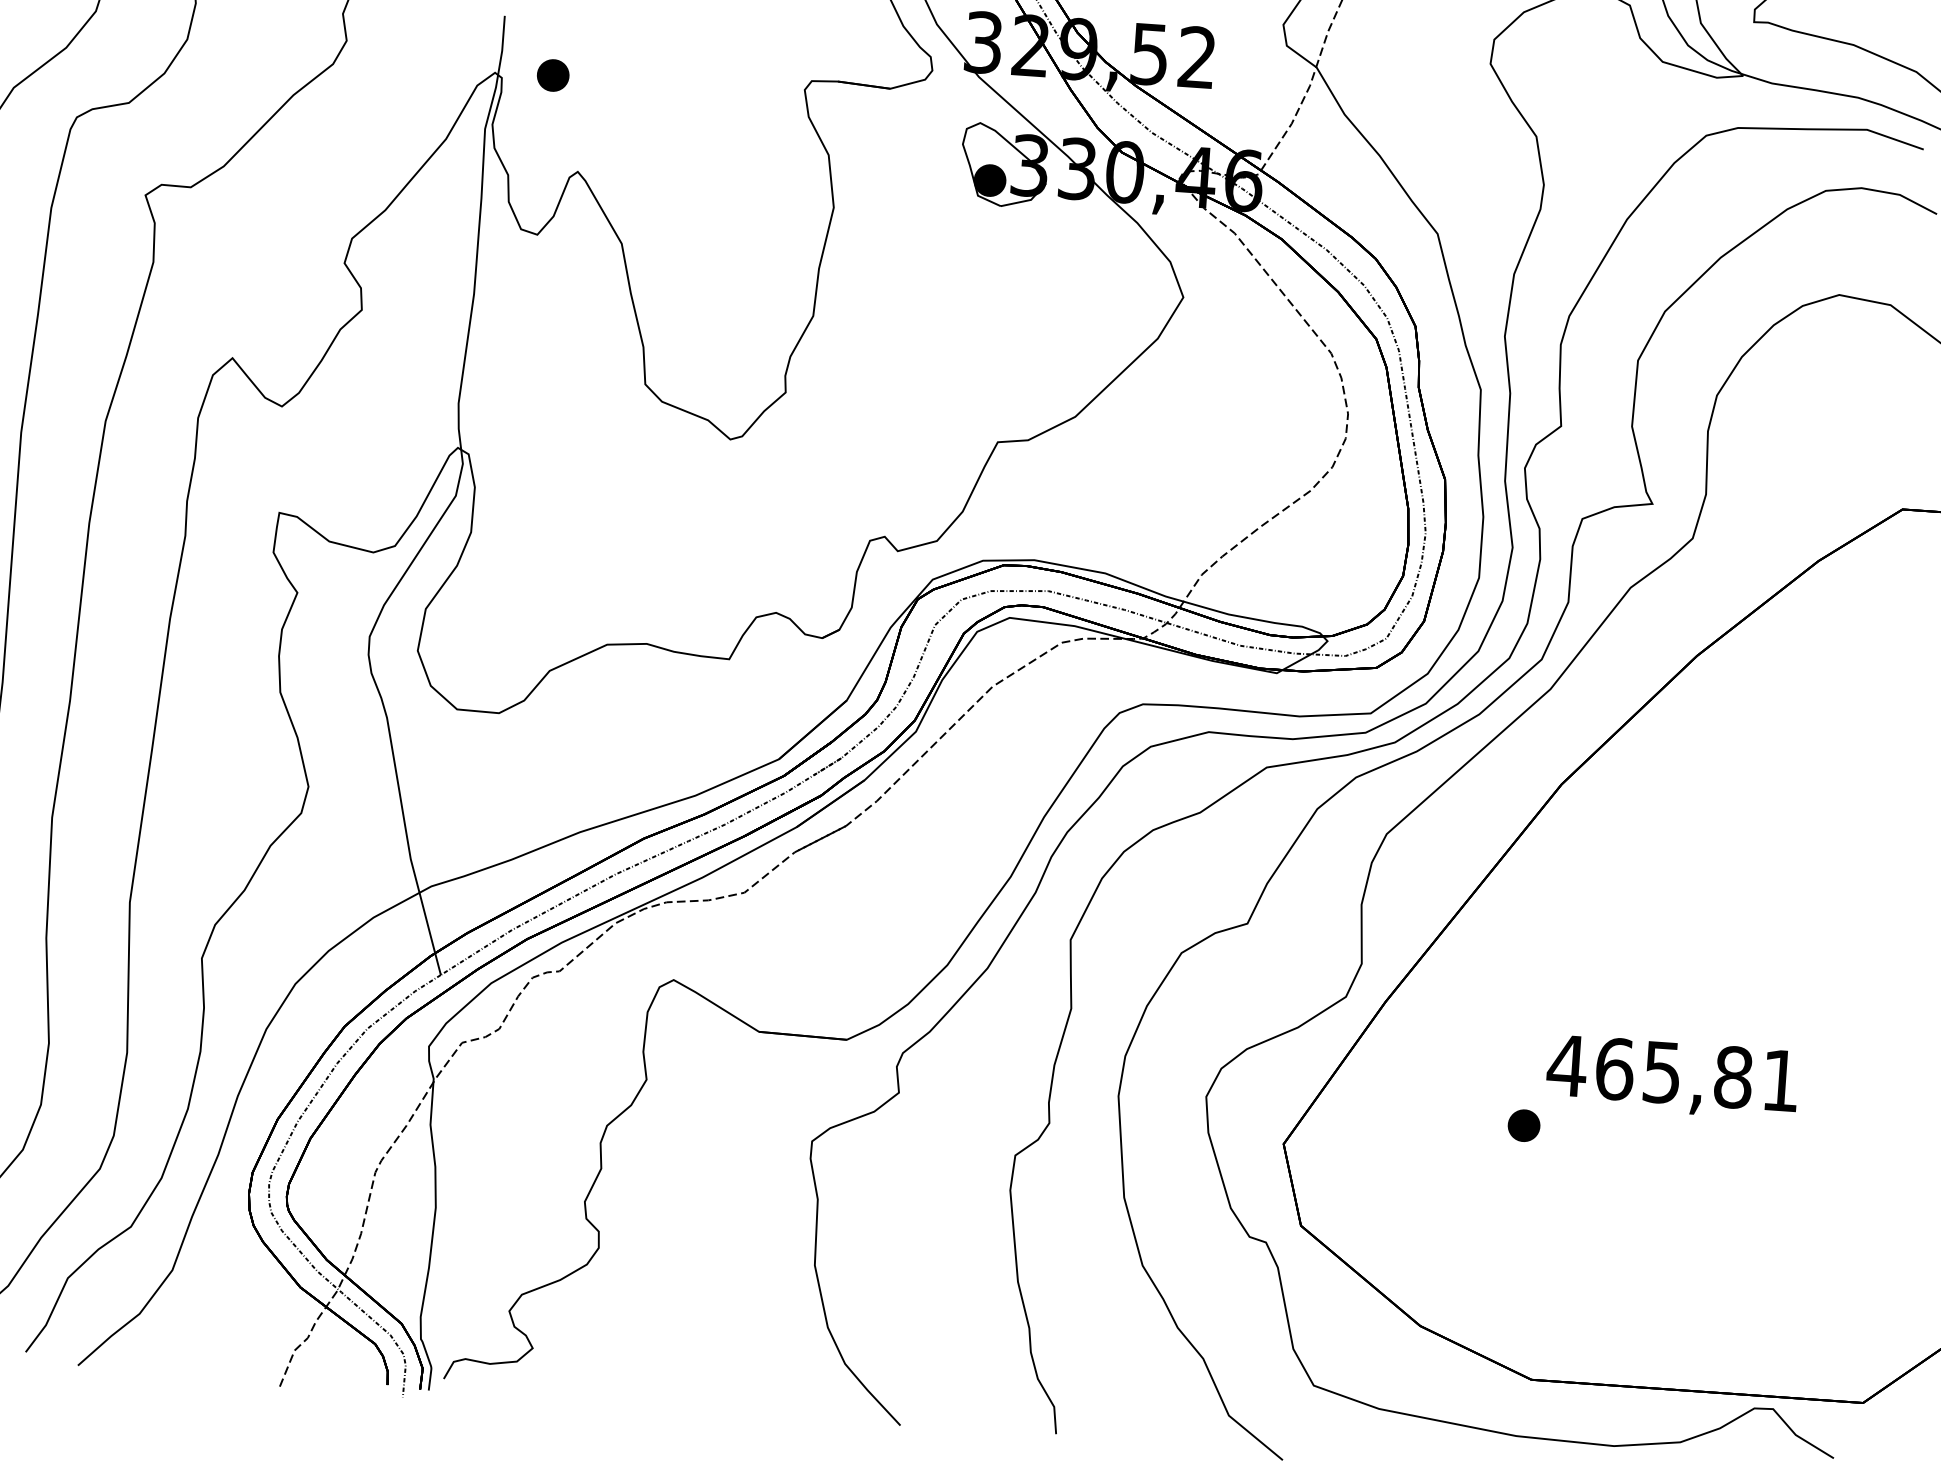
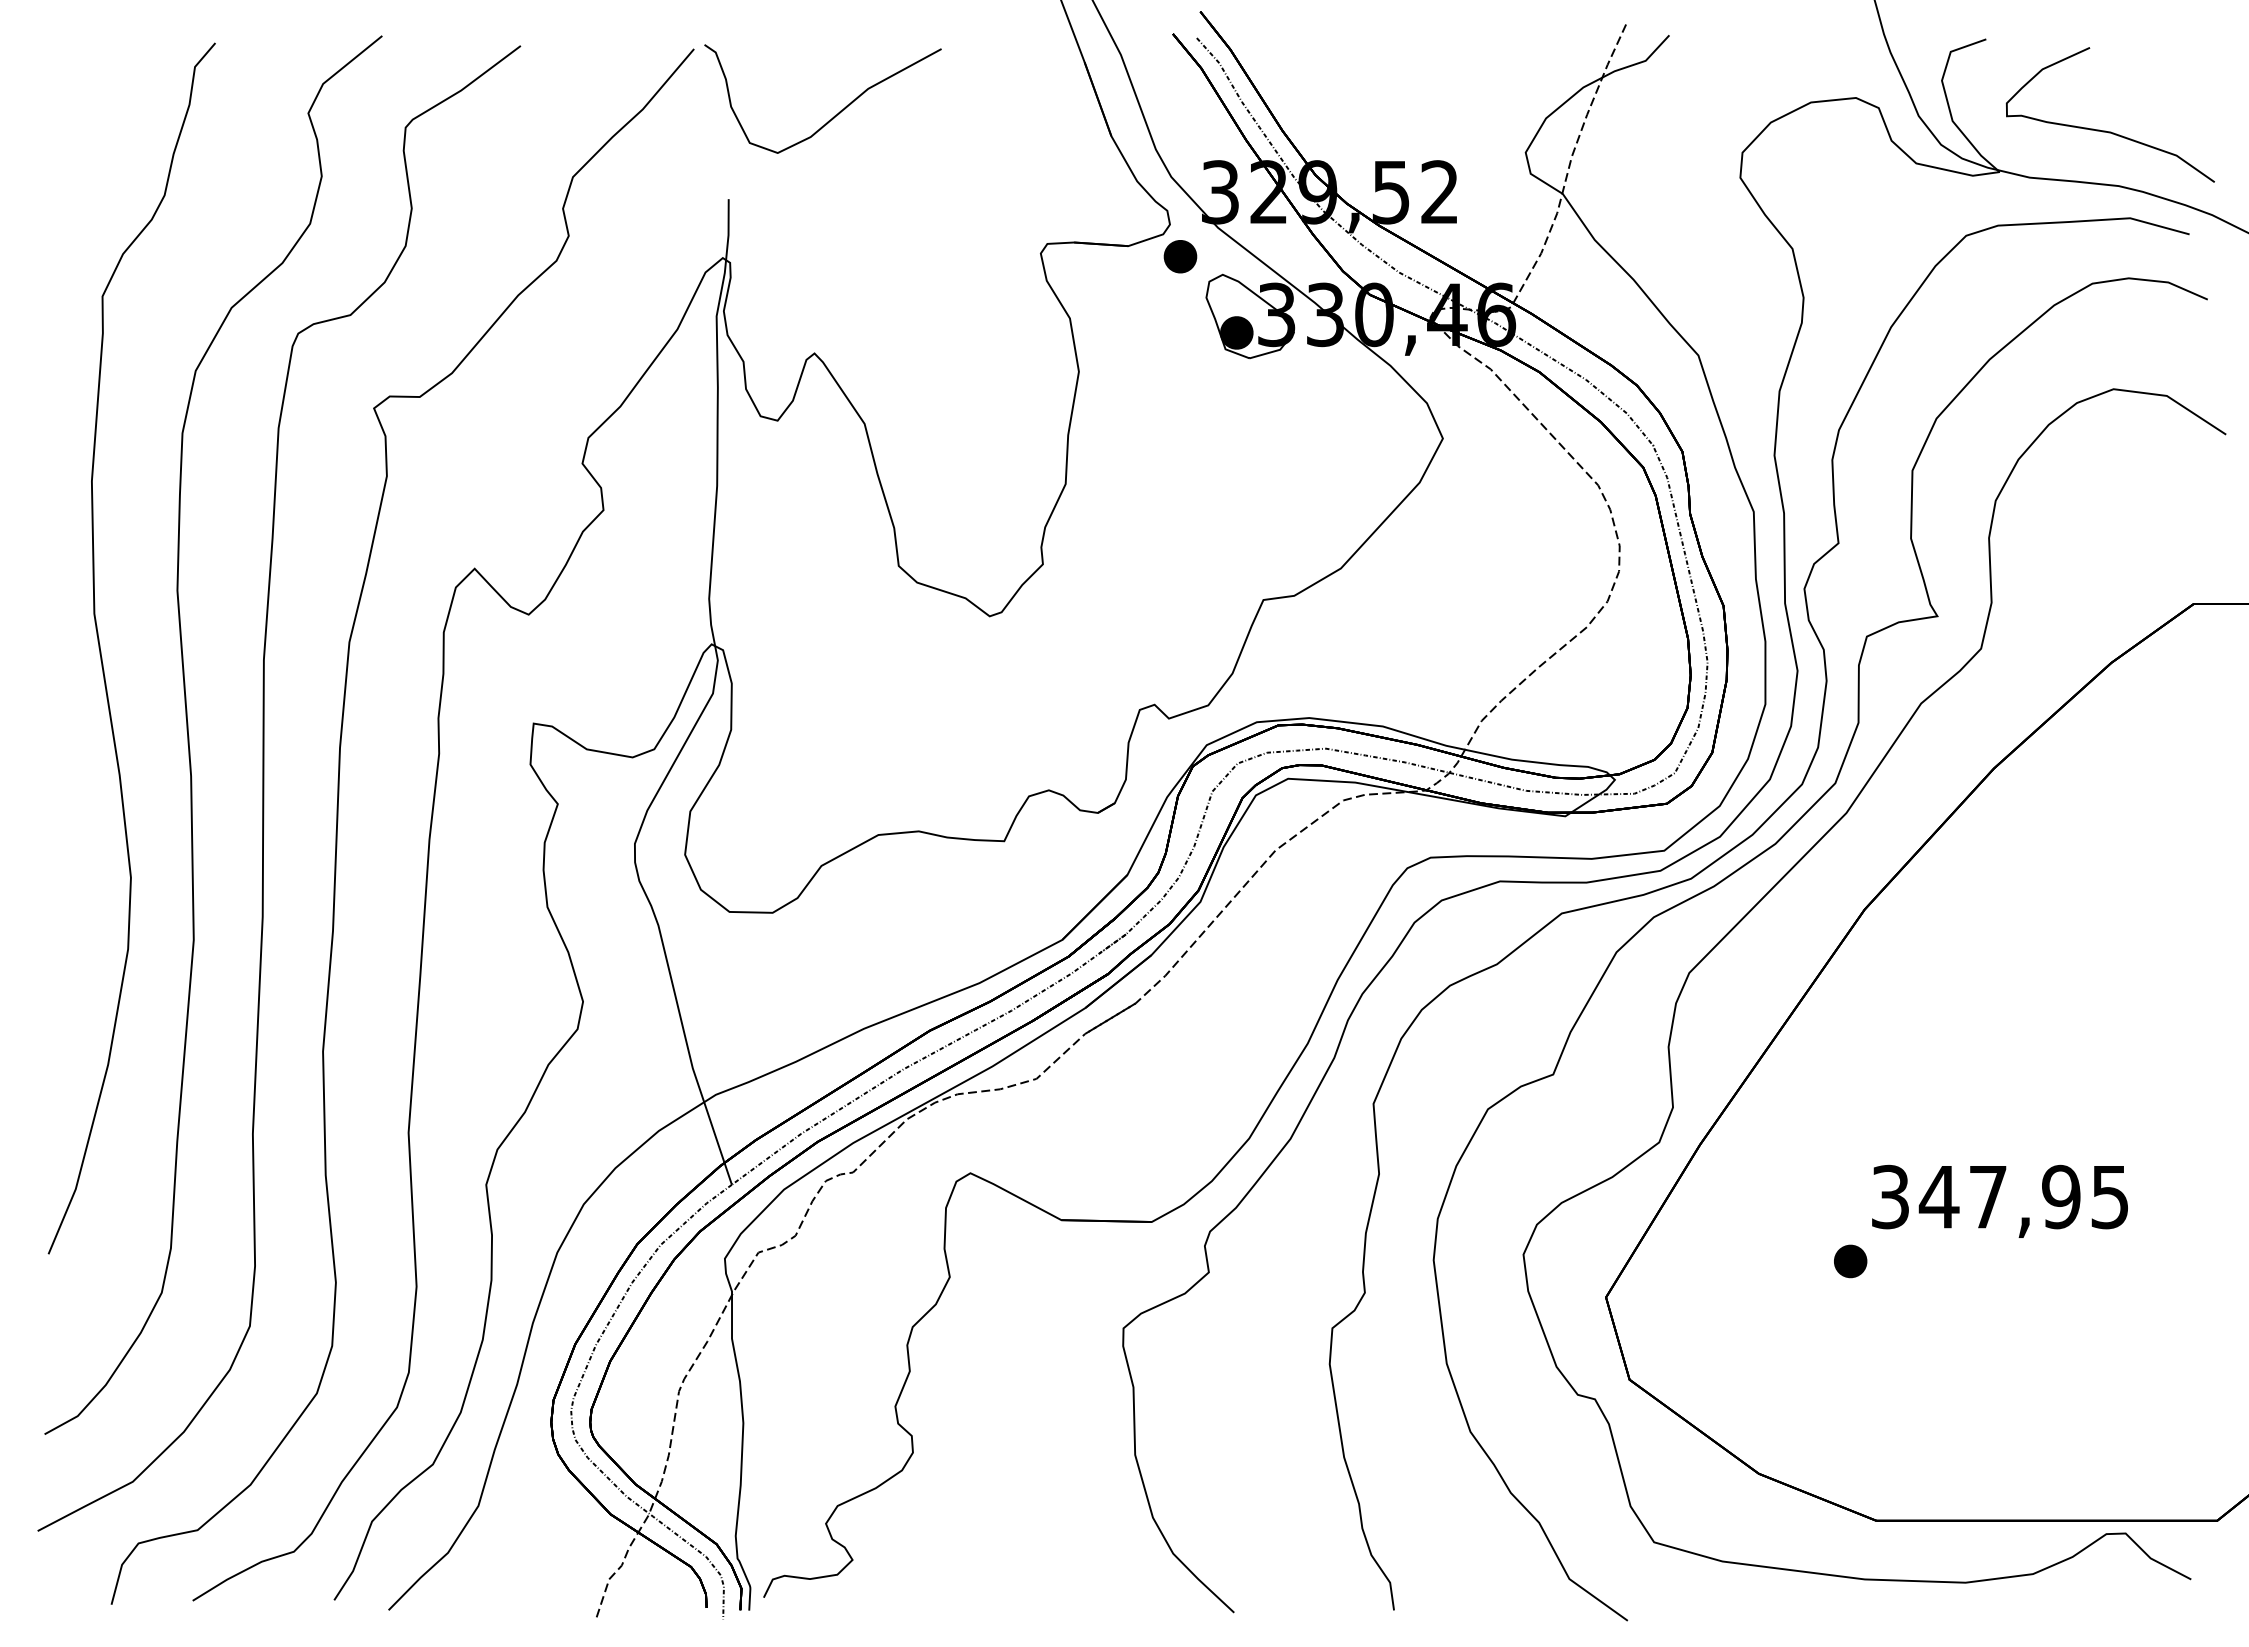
part: (553, 75) -> (1180, 256), moved
text: (1672, 1072) -> (1998, 1196), 465,81 -> 347,95

